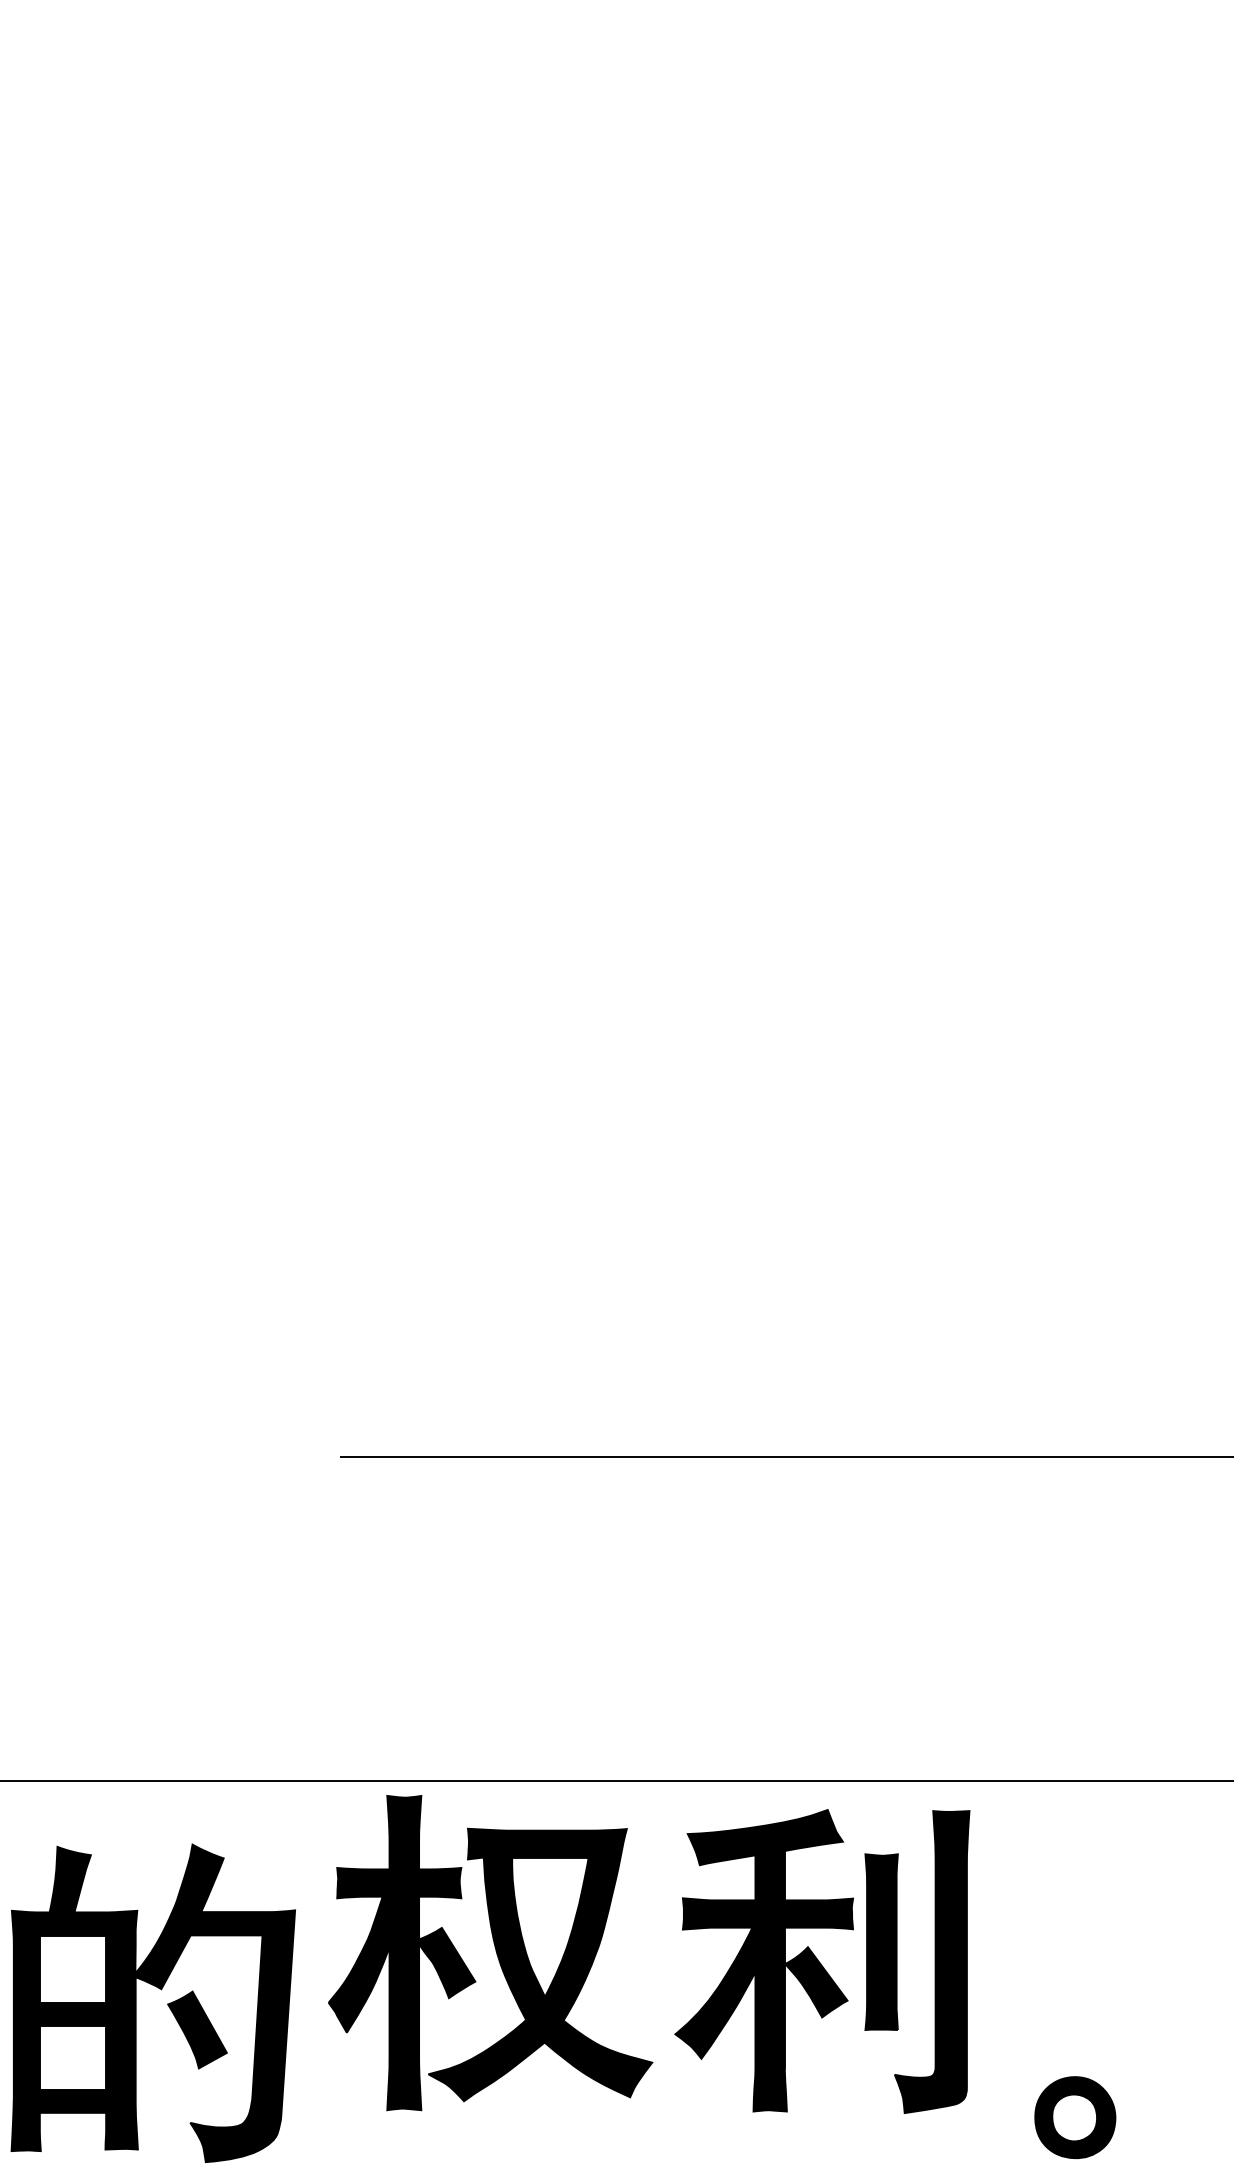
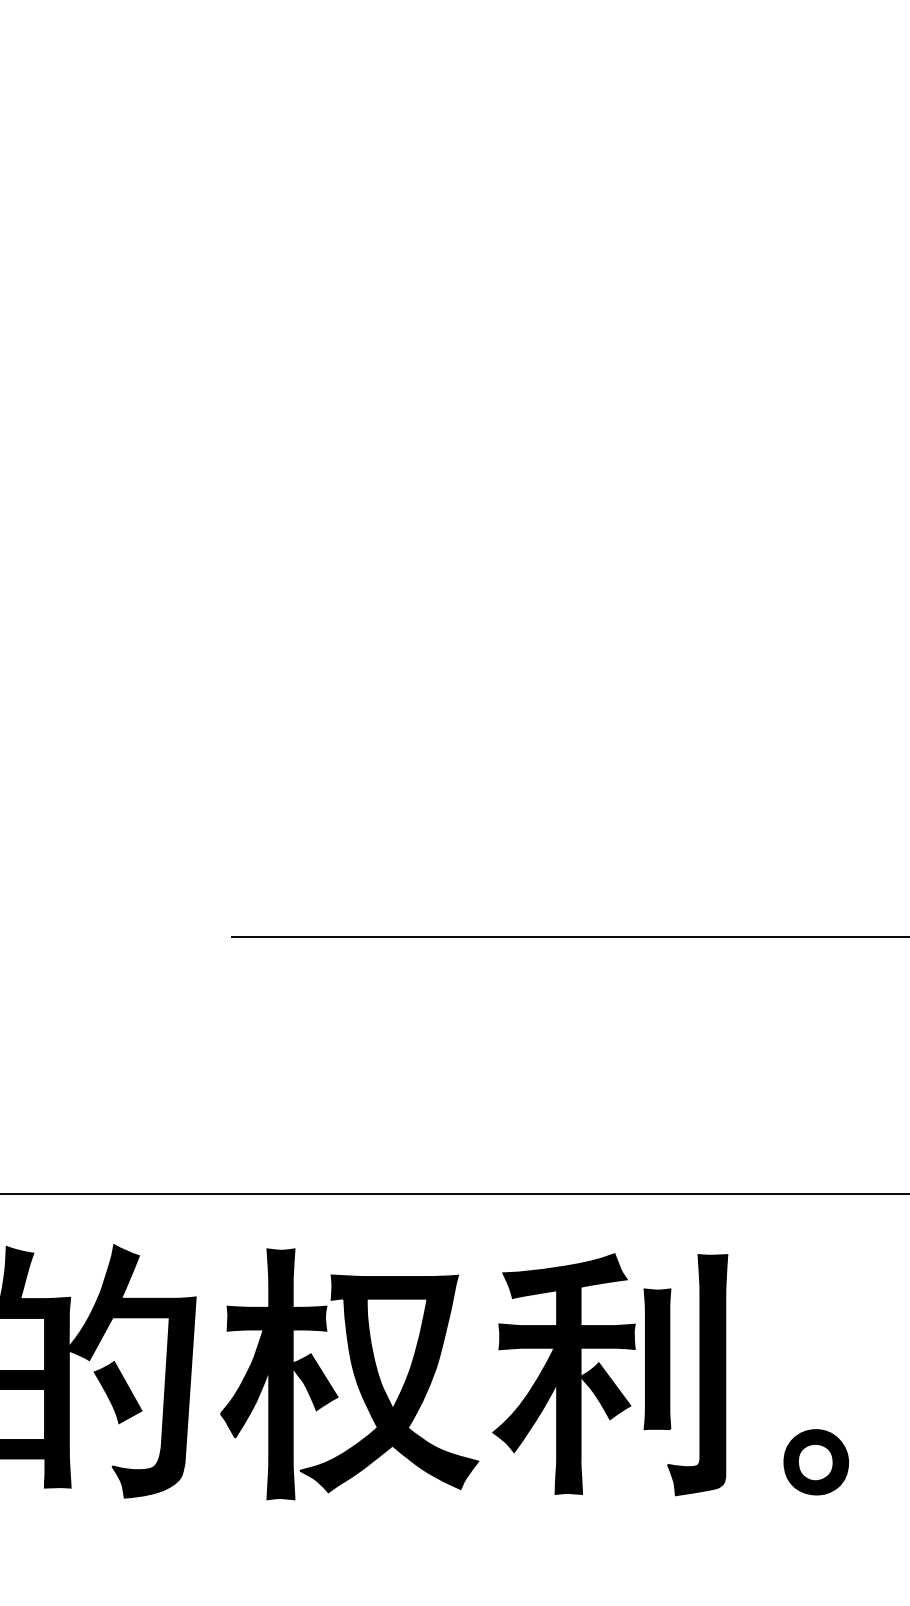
part: (490, 1953) -> (349, 1374), moved
part: (822, 1961) -> (610, 1374), moved

